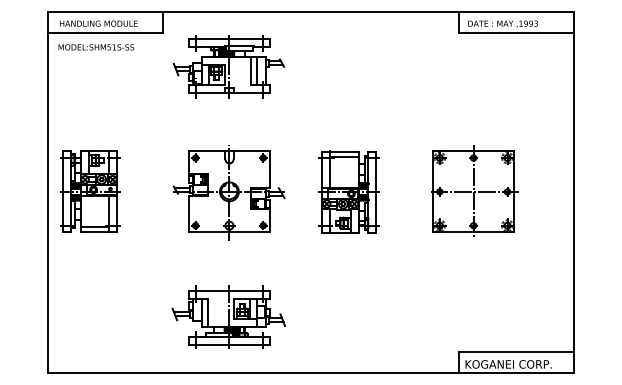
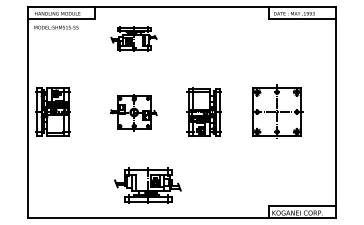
part: (228, 65) -> (133, 38), size x0.7
part: (228, 194) -> (133, 113), size x0.7
part: (228, 317) -> (147, 185), moved

